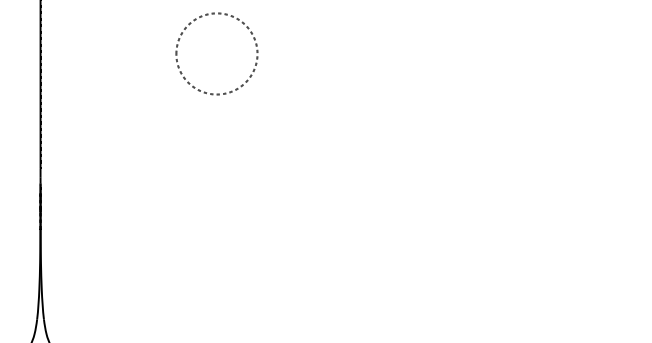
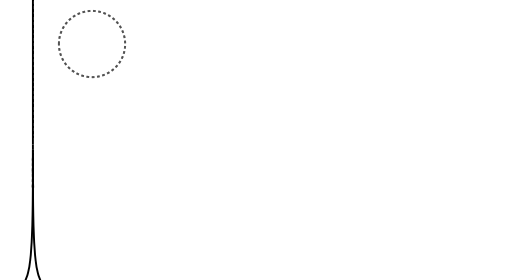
part: (208, 15) -> (85, 12), moved

